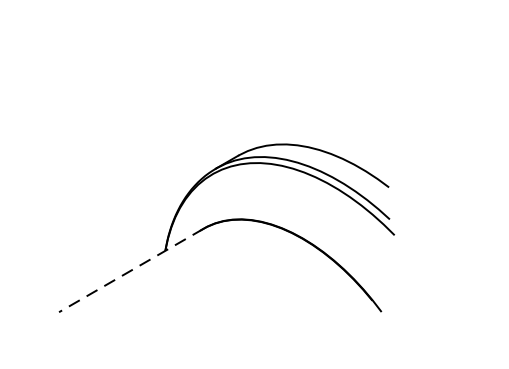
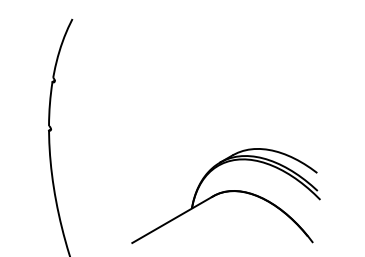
line: (130, 270) -> (172, 219), dashed -> solid

